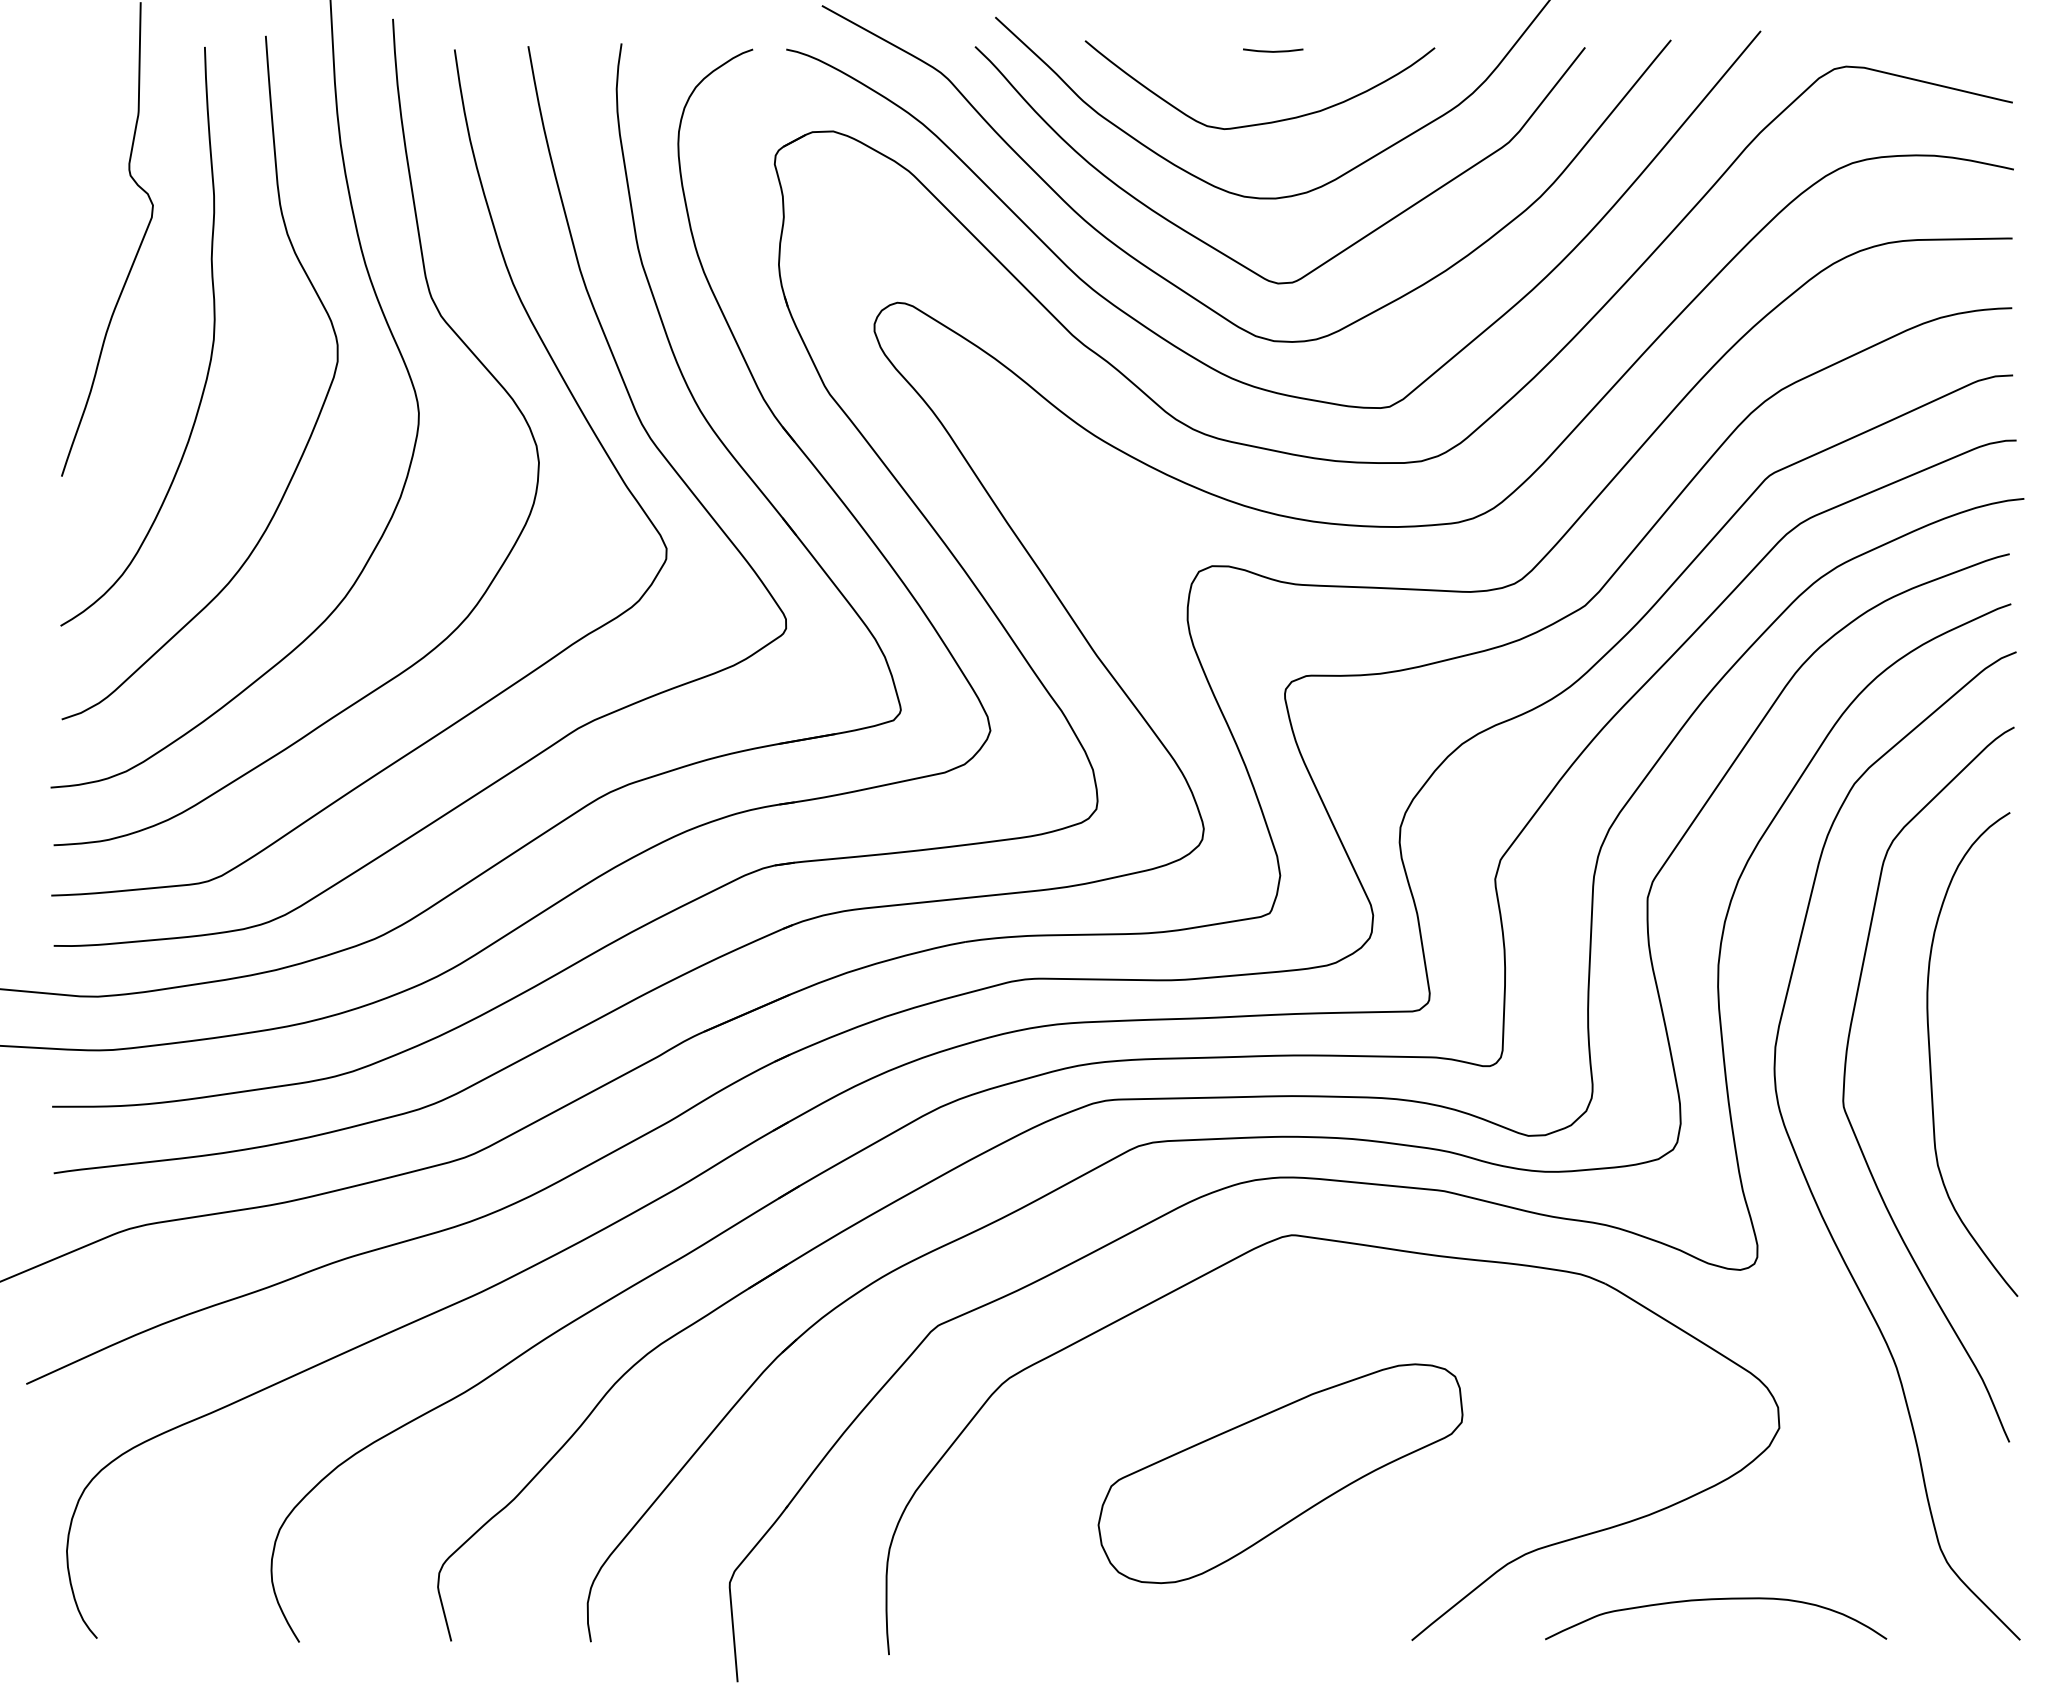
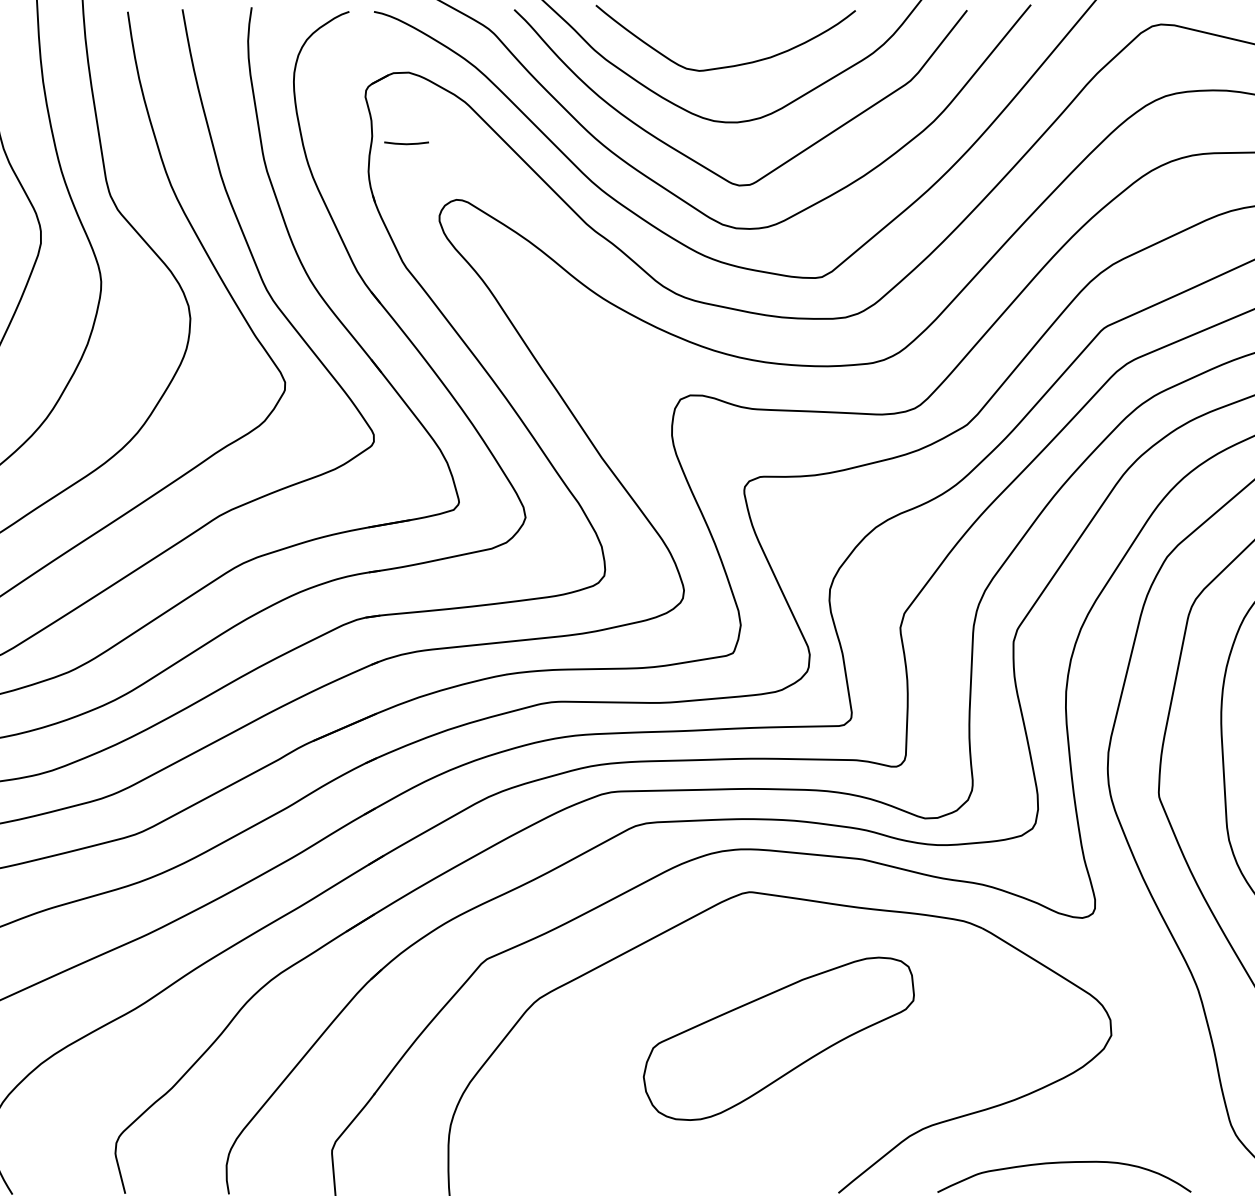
line: (1273, 51) -> (406, 143), moved
part: (1280, 1473) -> (778, 1038), moved

